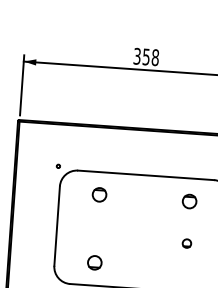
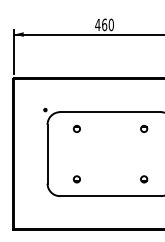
text: (146, 56) -> (104, 24), 358 -> 460
part: (98, 194) -> (76, 128), size x0.62
part: (190, 200) -> (144, 128), size x0.62
part: (187, 243) -> (144, 179), moved
part: (93, 263) -> (76, 179), size x0.62

